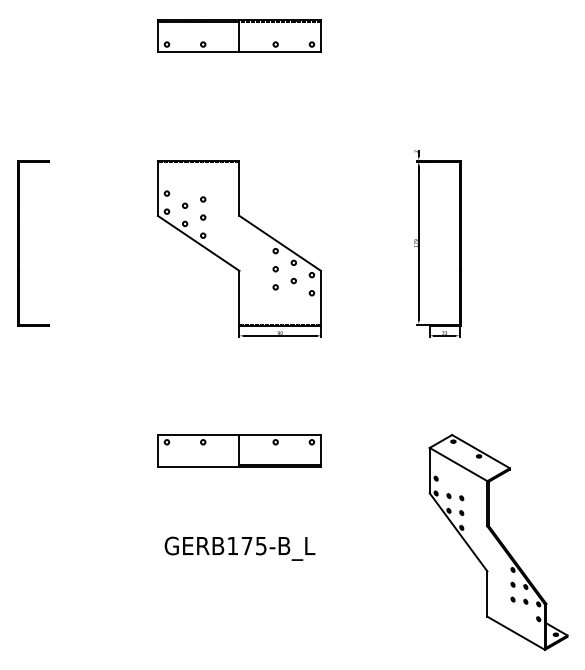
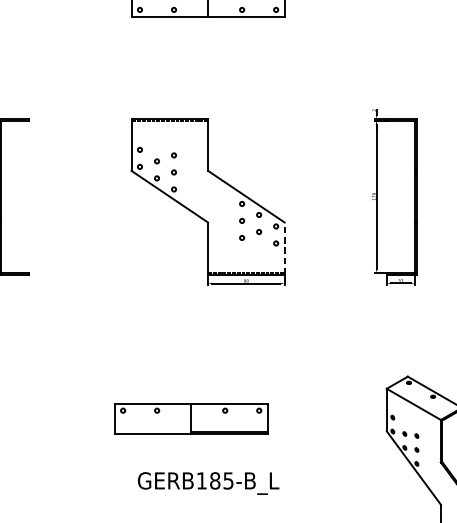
line: (321, 298) -> (285, 248), solid -> dashed
part: (239, 450) -> (191, 418), moved
text: (246, 545) -> (214, 480), GERB175-B_L -> GERB185-B_L

